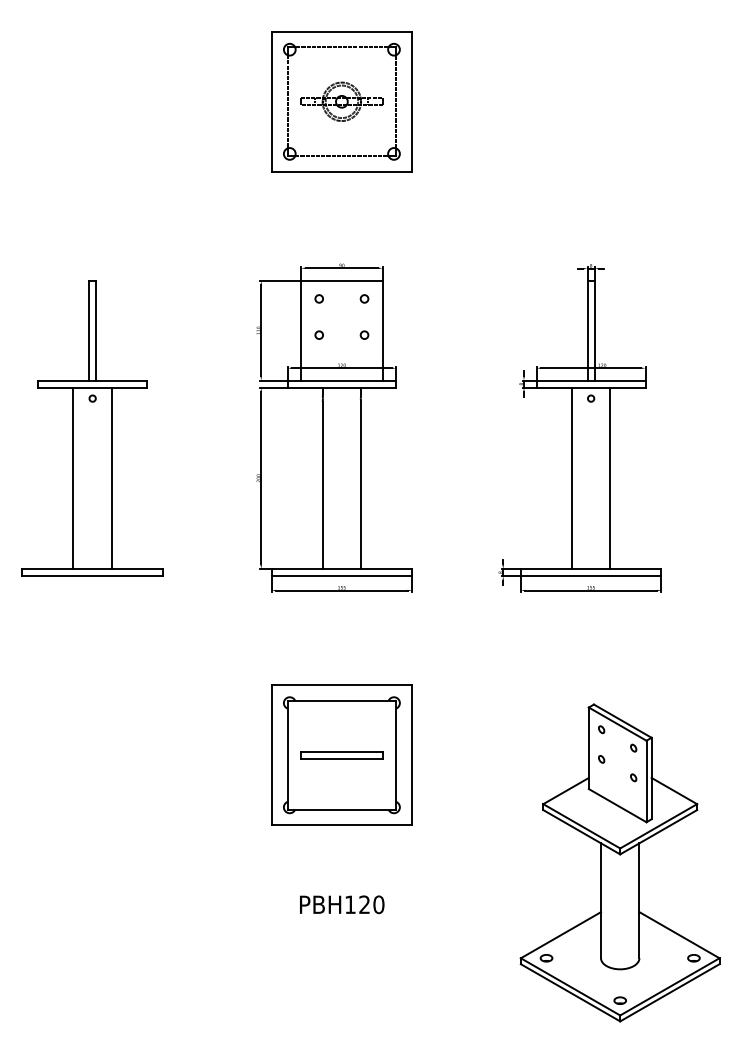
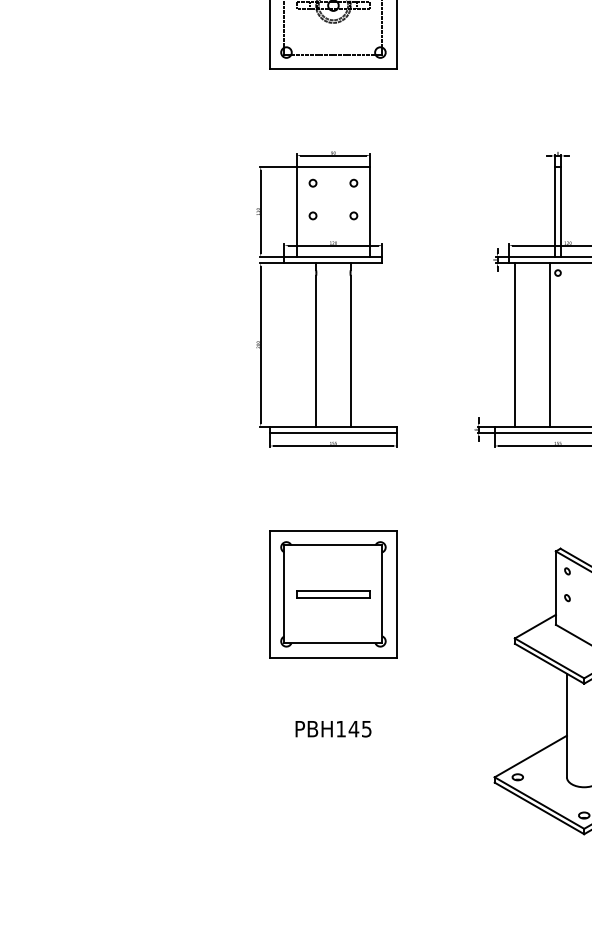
part: (92, 428) -> (108, 299), removed
line: (571, 478) -> (514, 345), moved
line: (610, 478) -> (550, 345), moved
text: (371, 904) -> (360, 728), PBH120 -> PBH145

